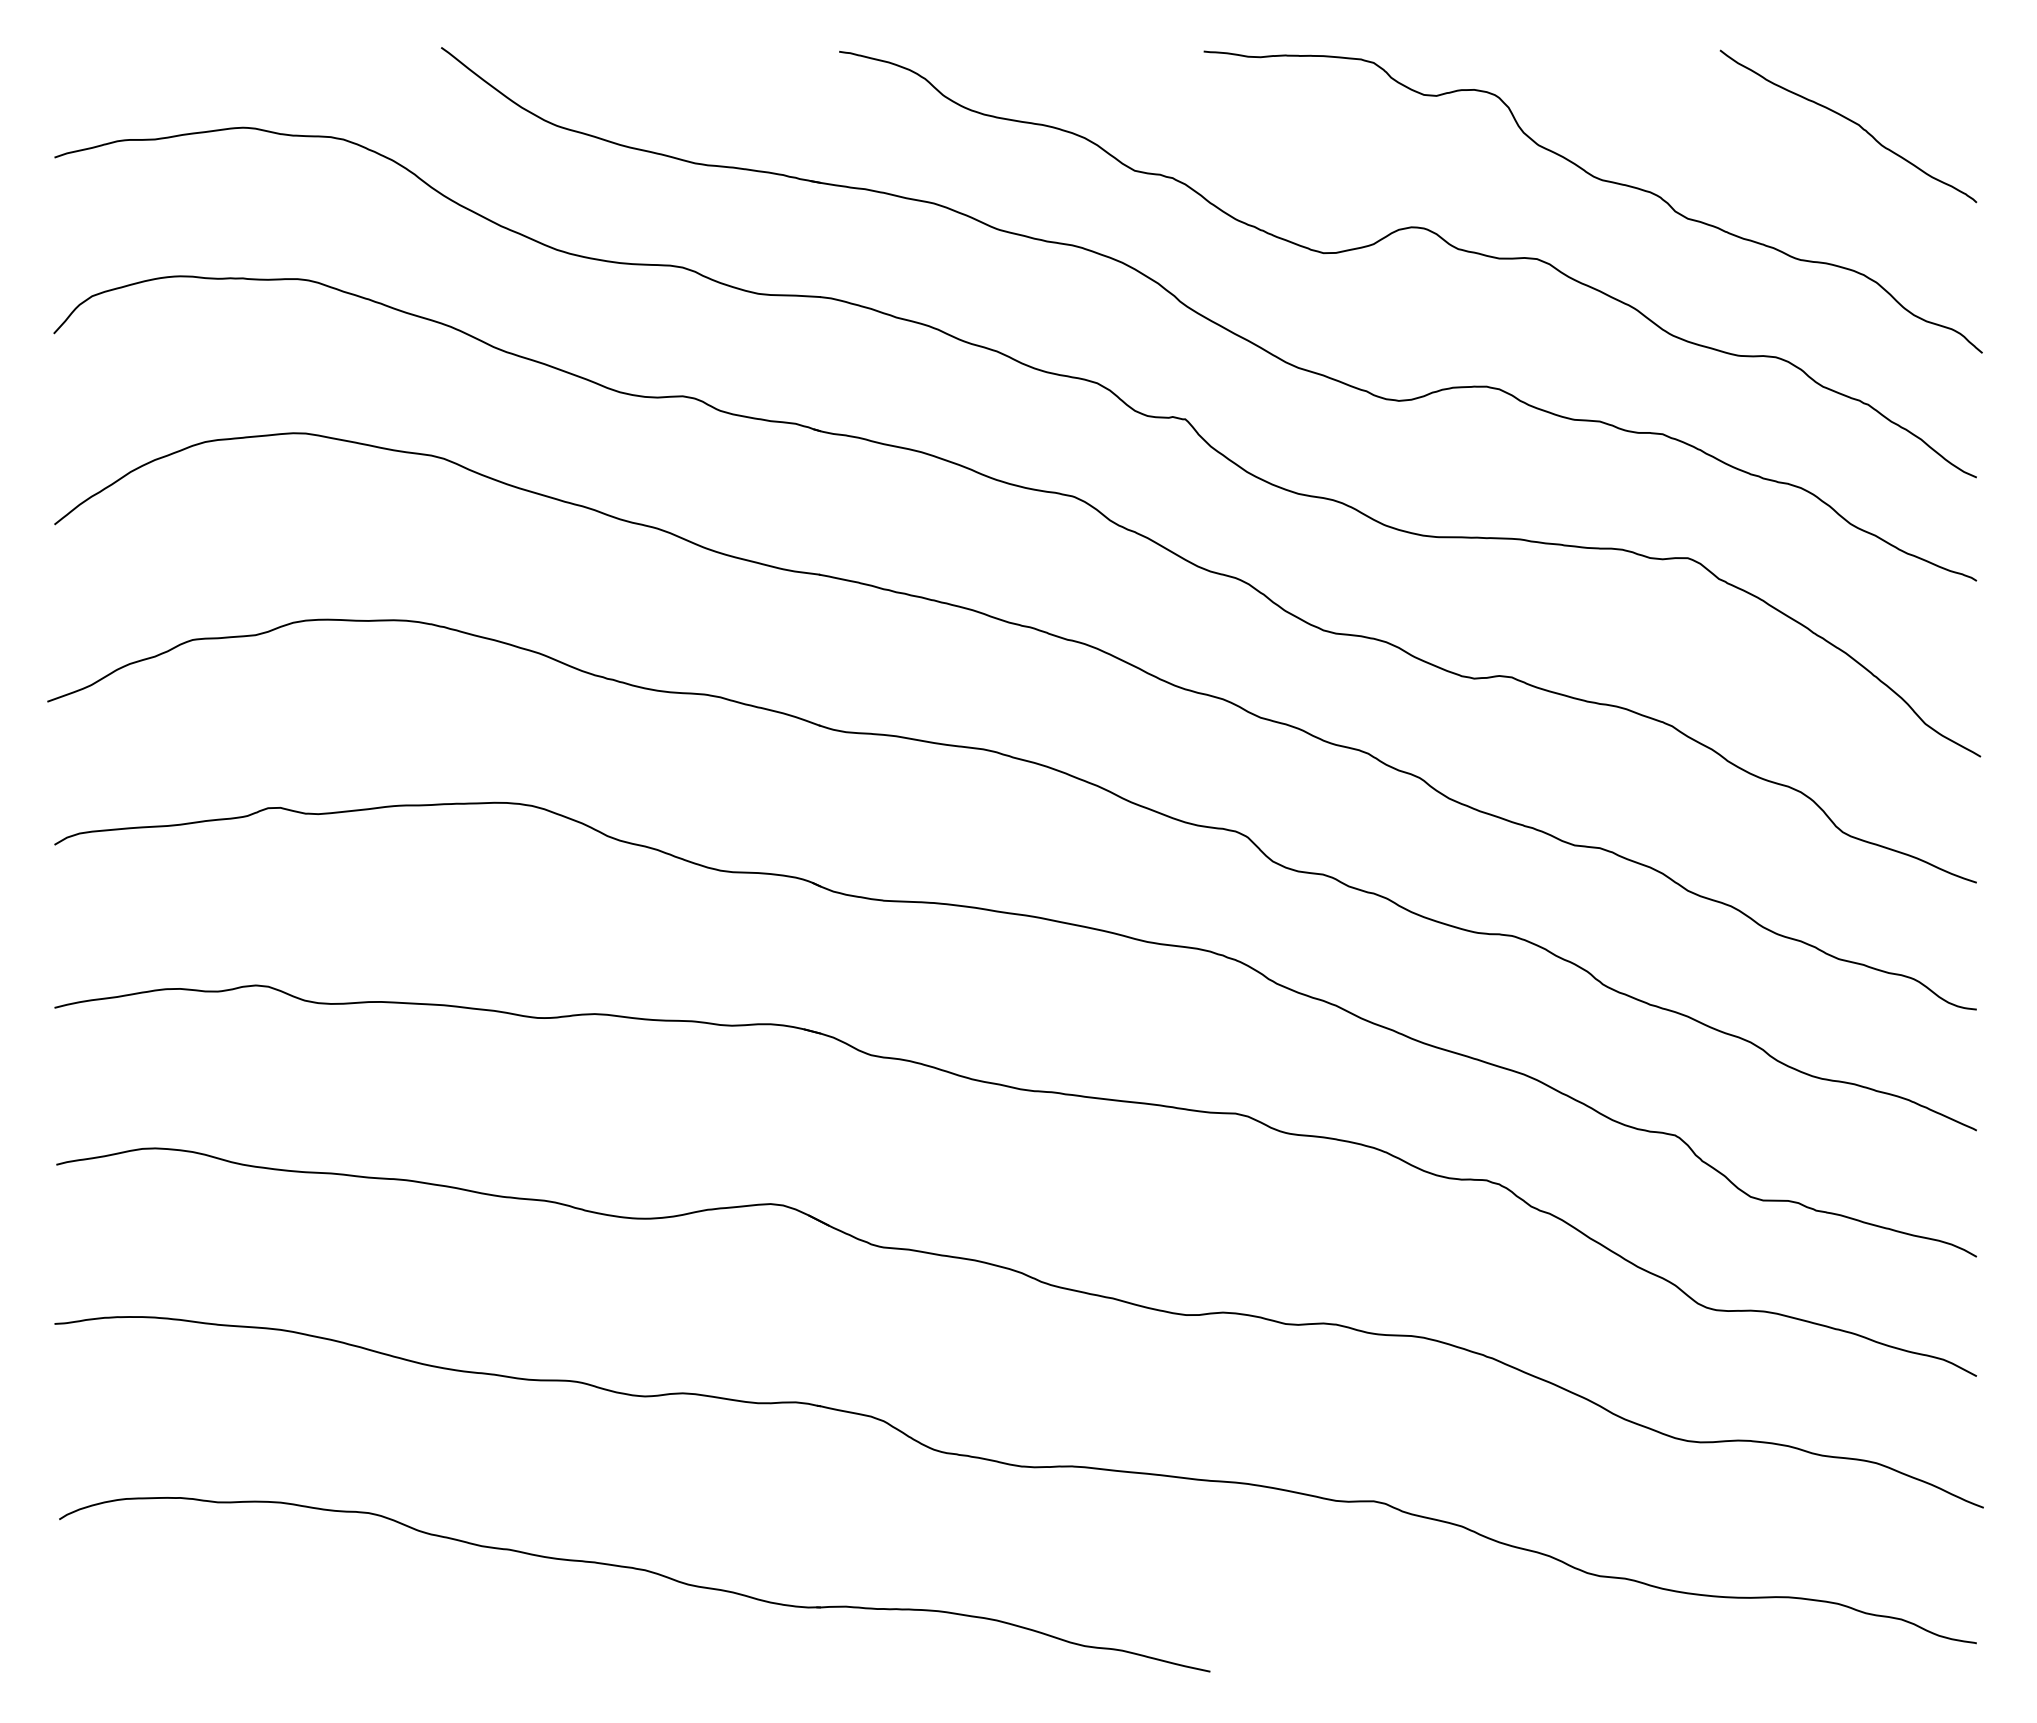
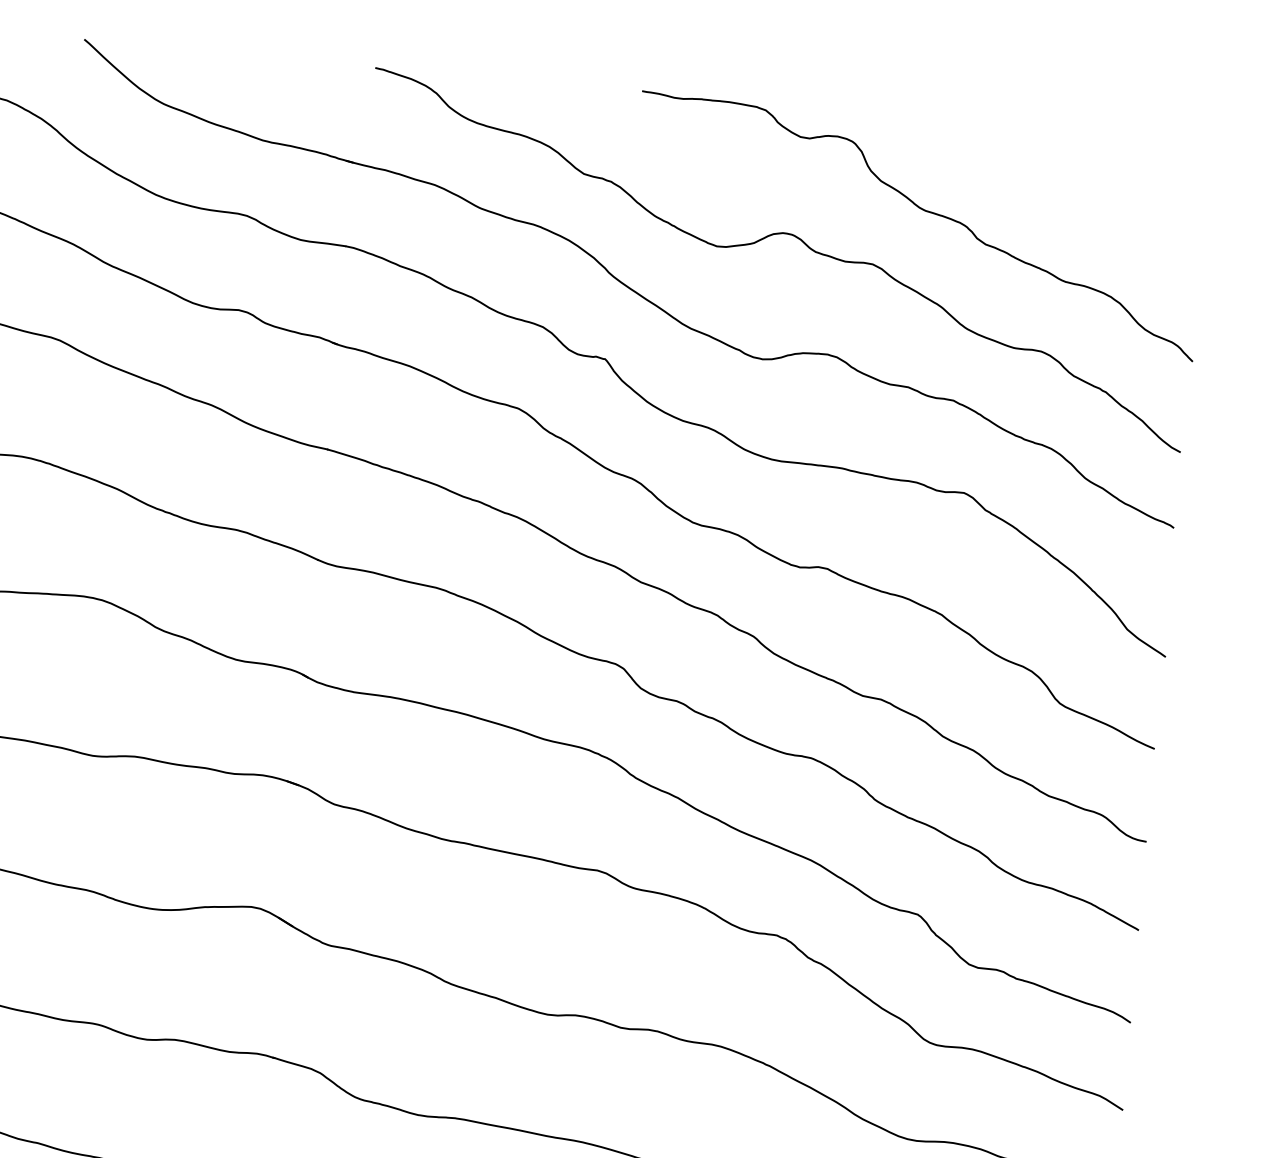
curve: (1850, 121) -> (1111, 183), removed

